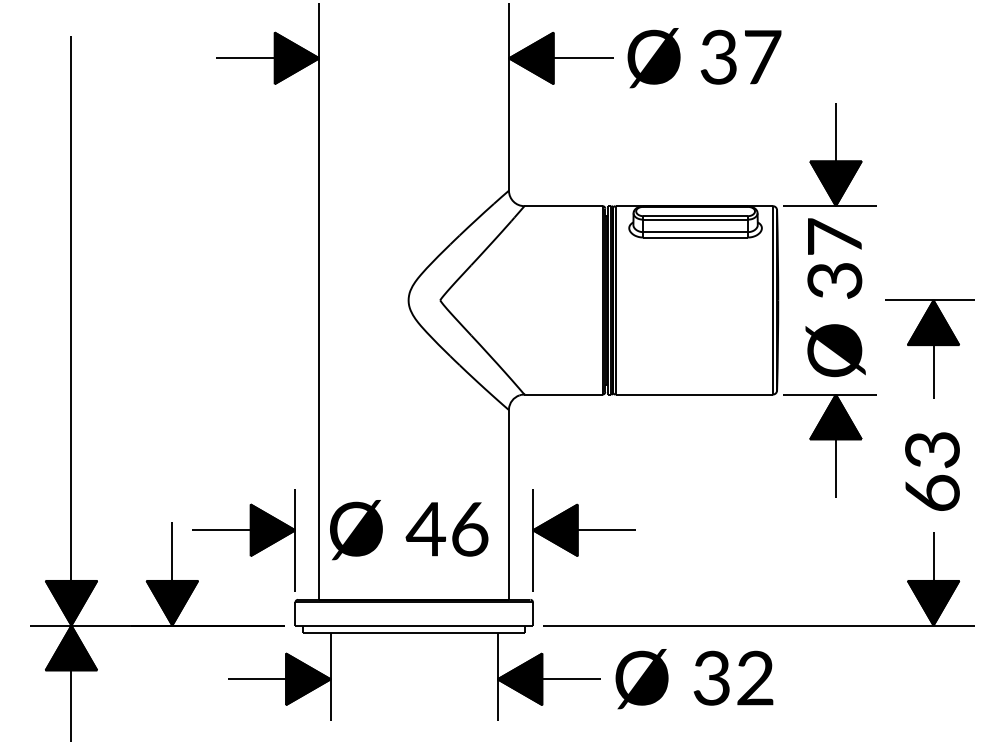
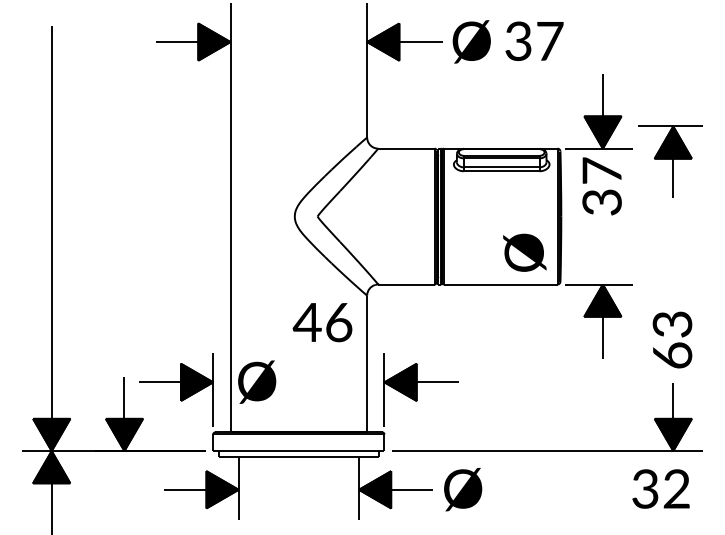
part: (929, 348) -> (670, 161), moved
text: (835, 350) -> (524, 252), moved
text: (446, 529) -> (322, 322), moved
text: (733, 677) -> (660, 488), moved

